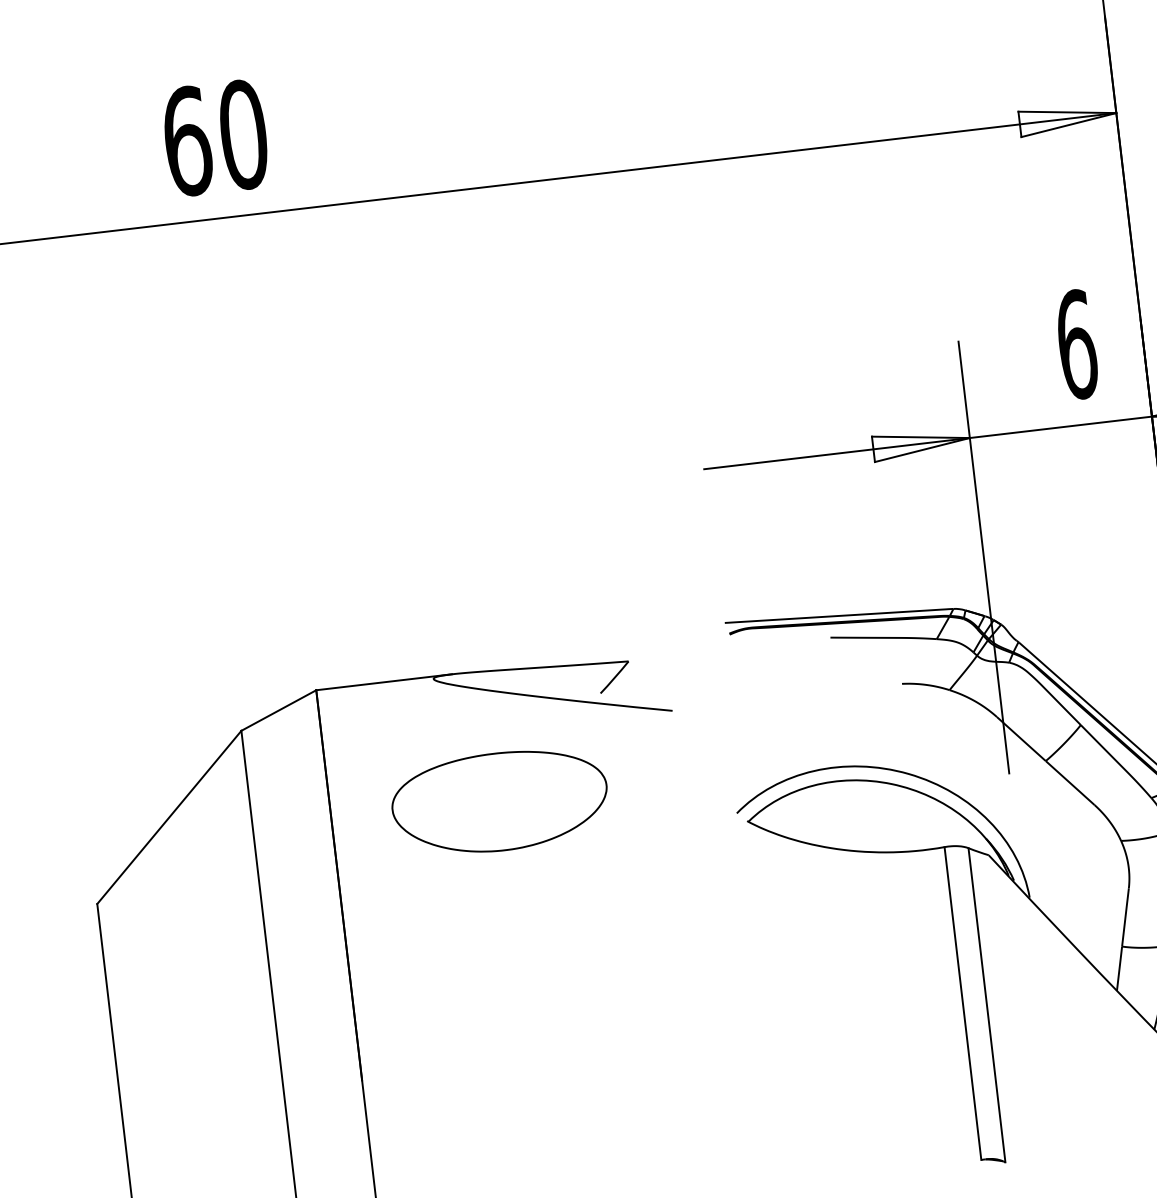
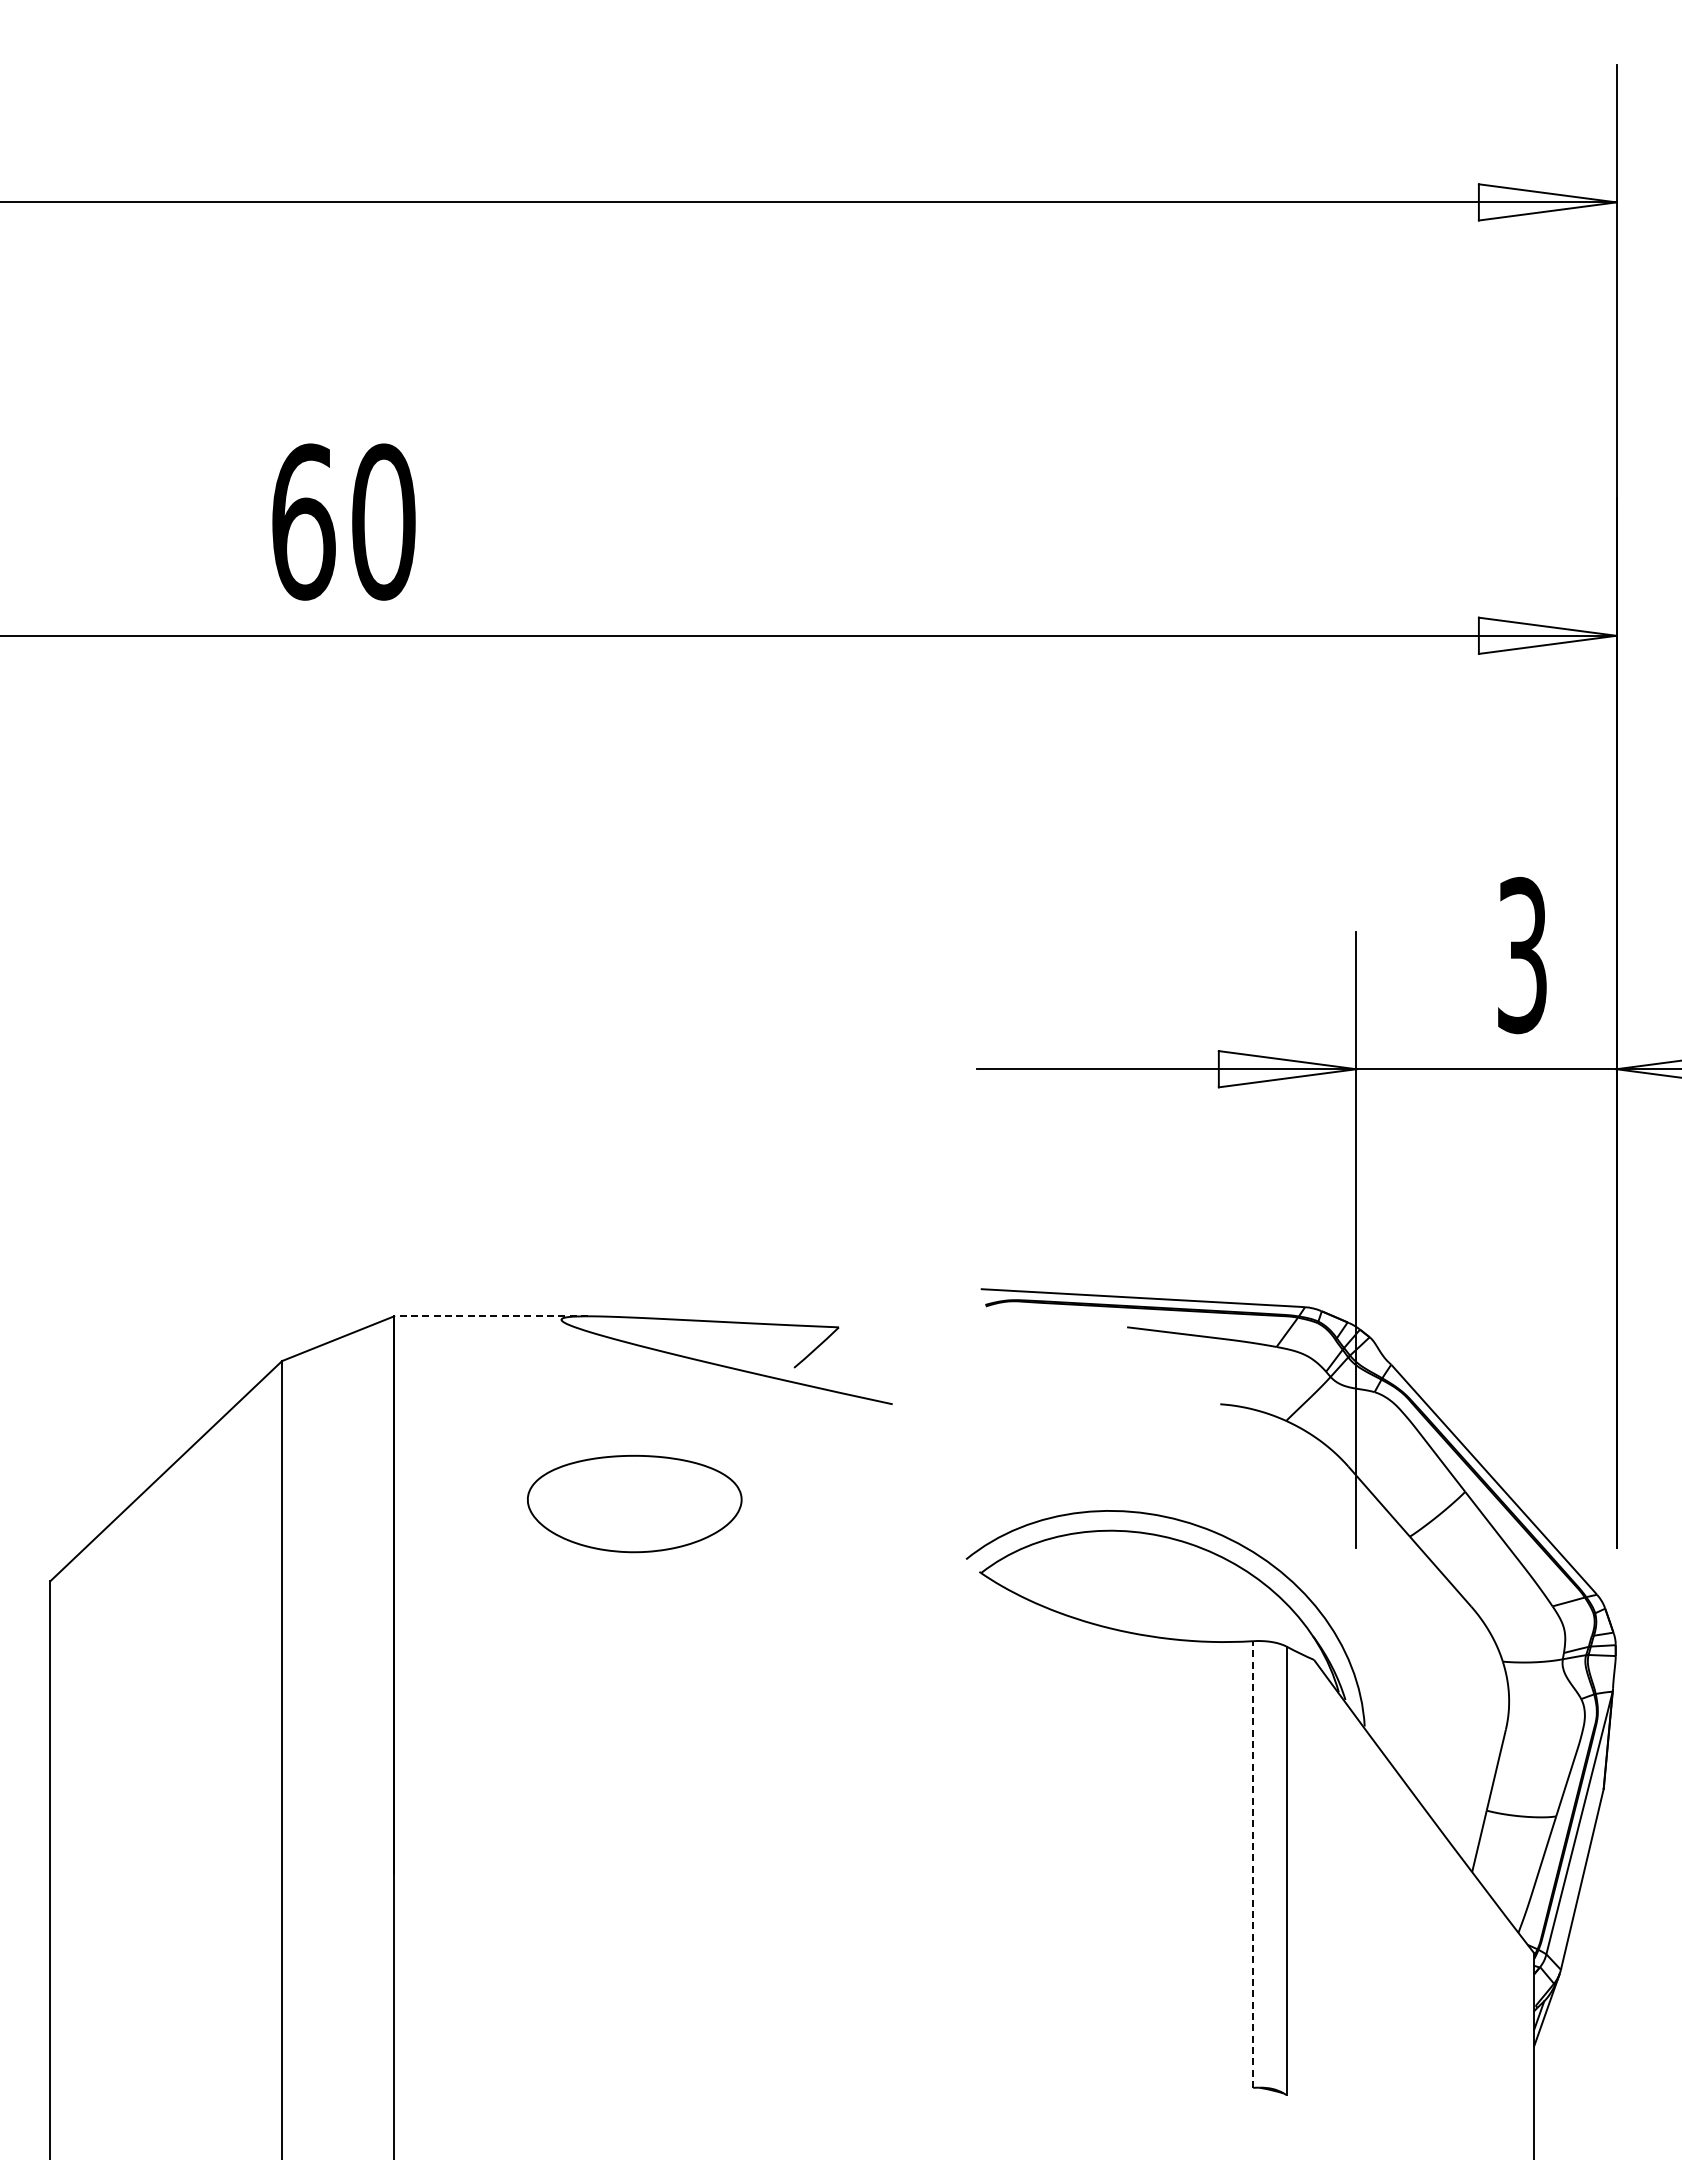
text: (1076, 344) -> (1522, 955), 6 -> 3
line: (384, 682) -> (491, 1316), solid -> dashed
part: (499, 801) -> (634, 1503), size x0.7
line: (963, 1003) -> (1253, 1864), solid -> dashed

